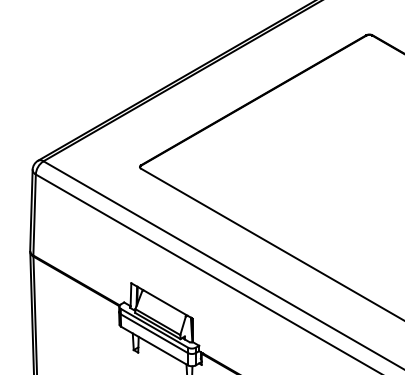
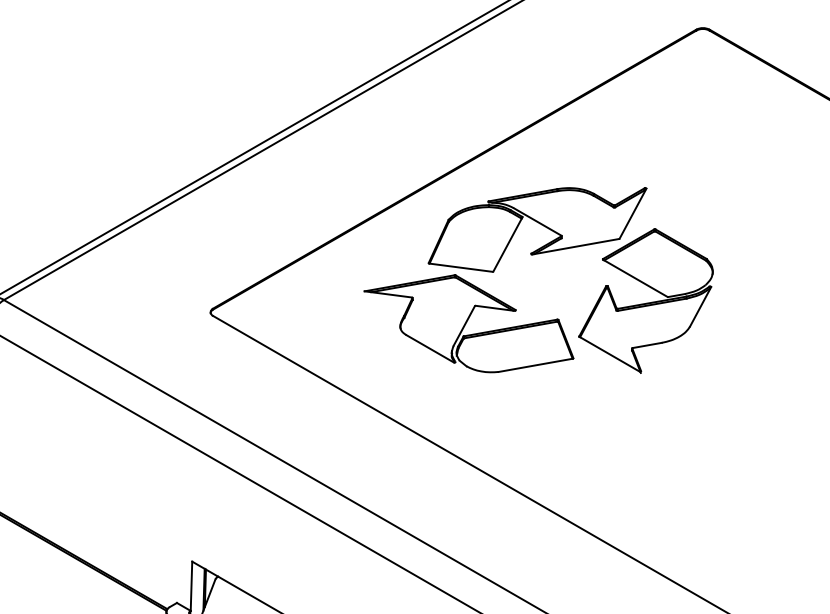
part: (292, 140) -> (537, 255), added

